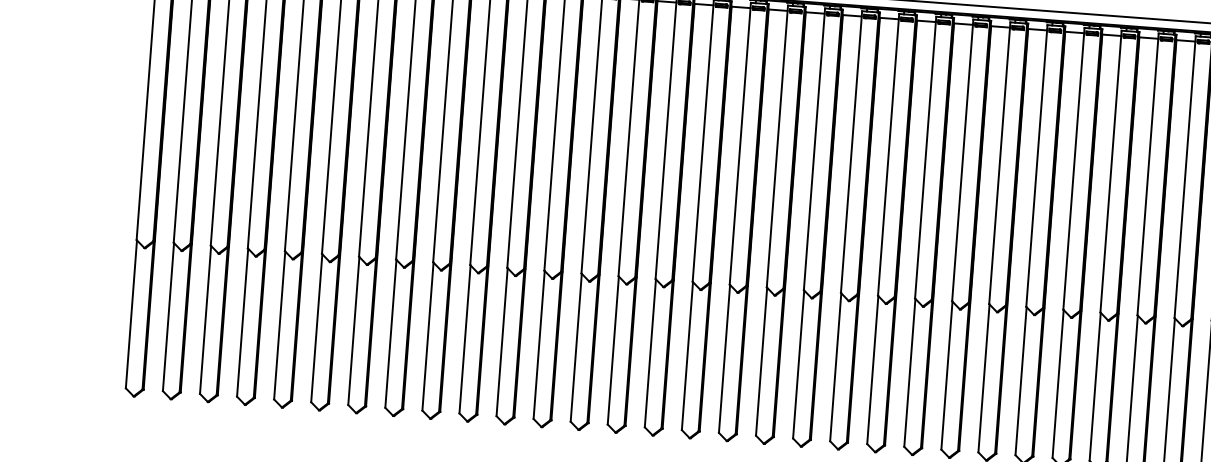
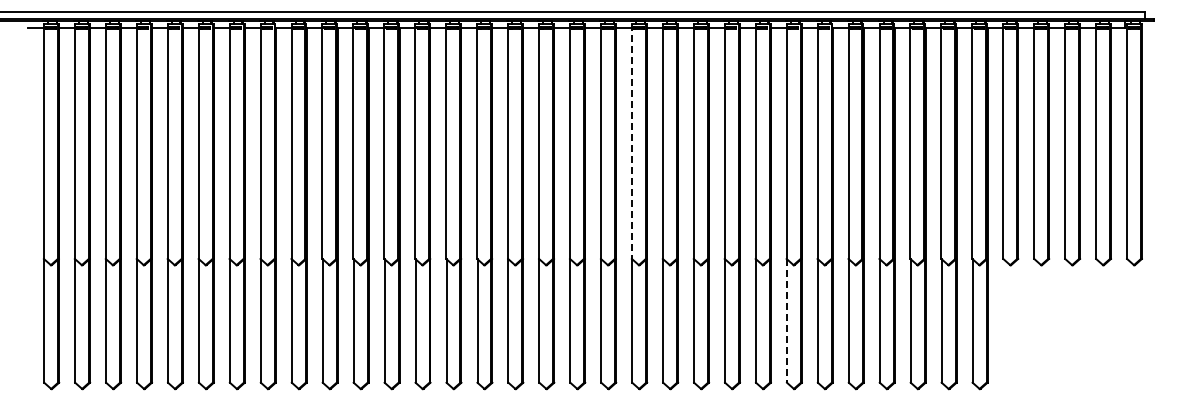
line: (851, 152) -> (631, 141), solid -> dashed
line: (1020, 380) -> (786, 320), solid -> dashed

